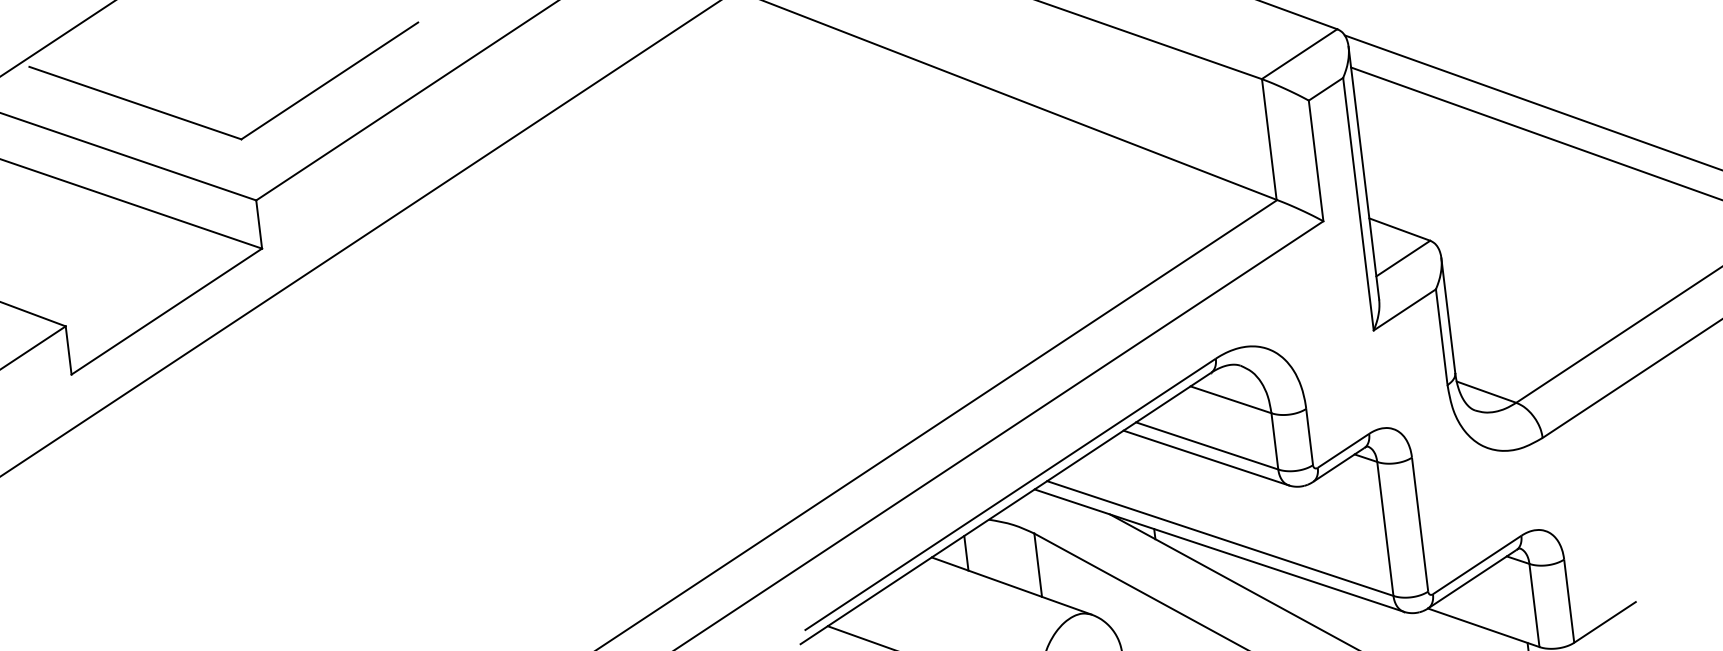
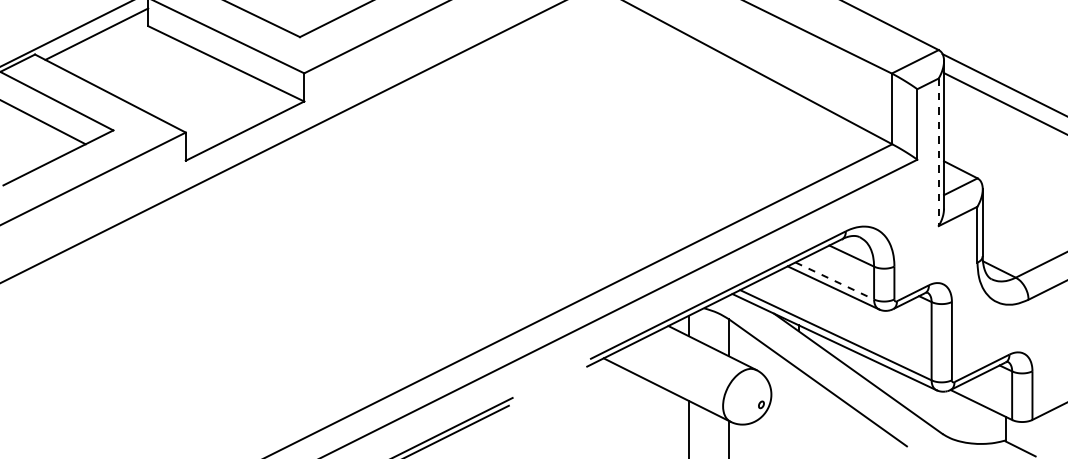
line: (1358, 204) -> (938, 152), solid -> dashed
line: (1208, 446) -> (835, 281), solid -> dashed

